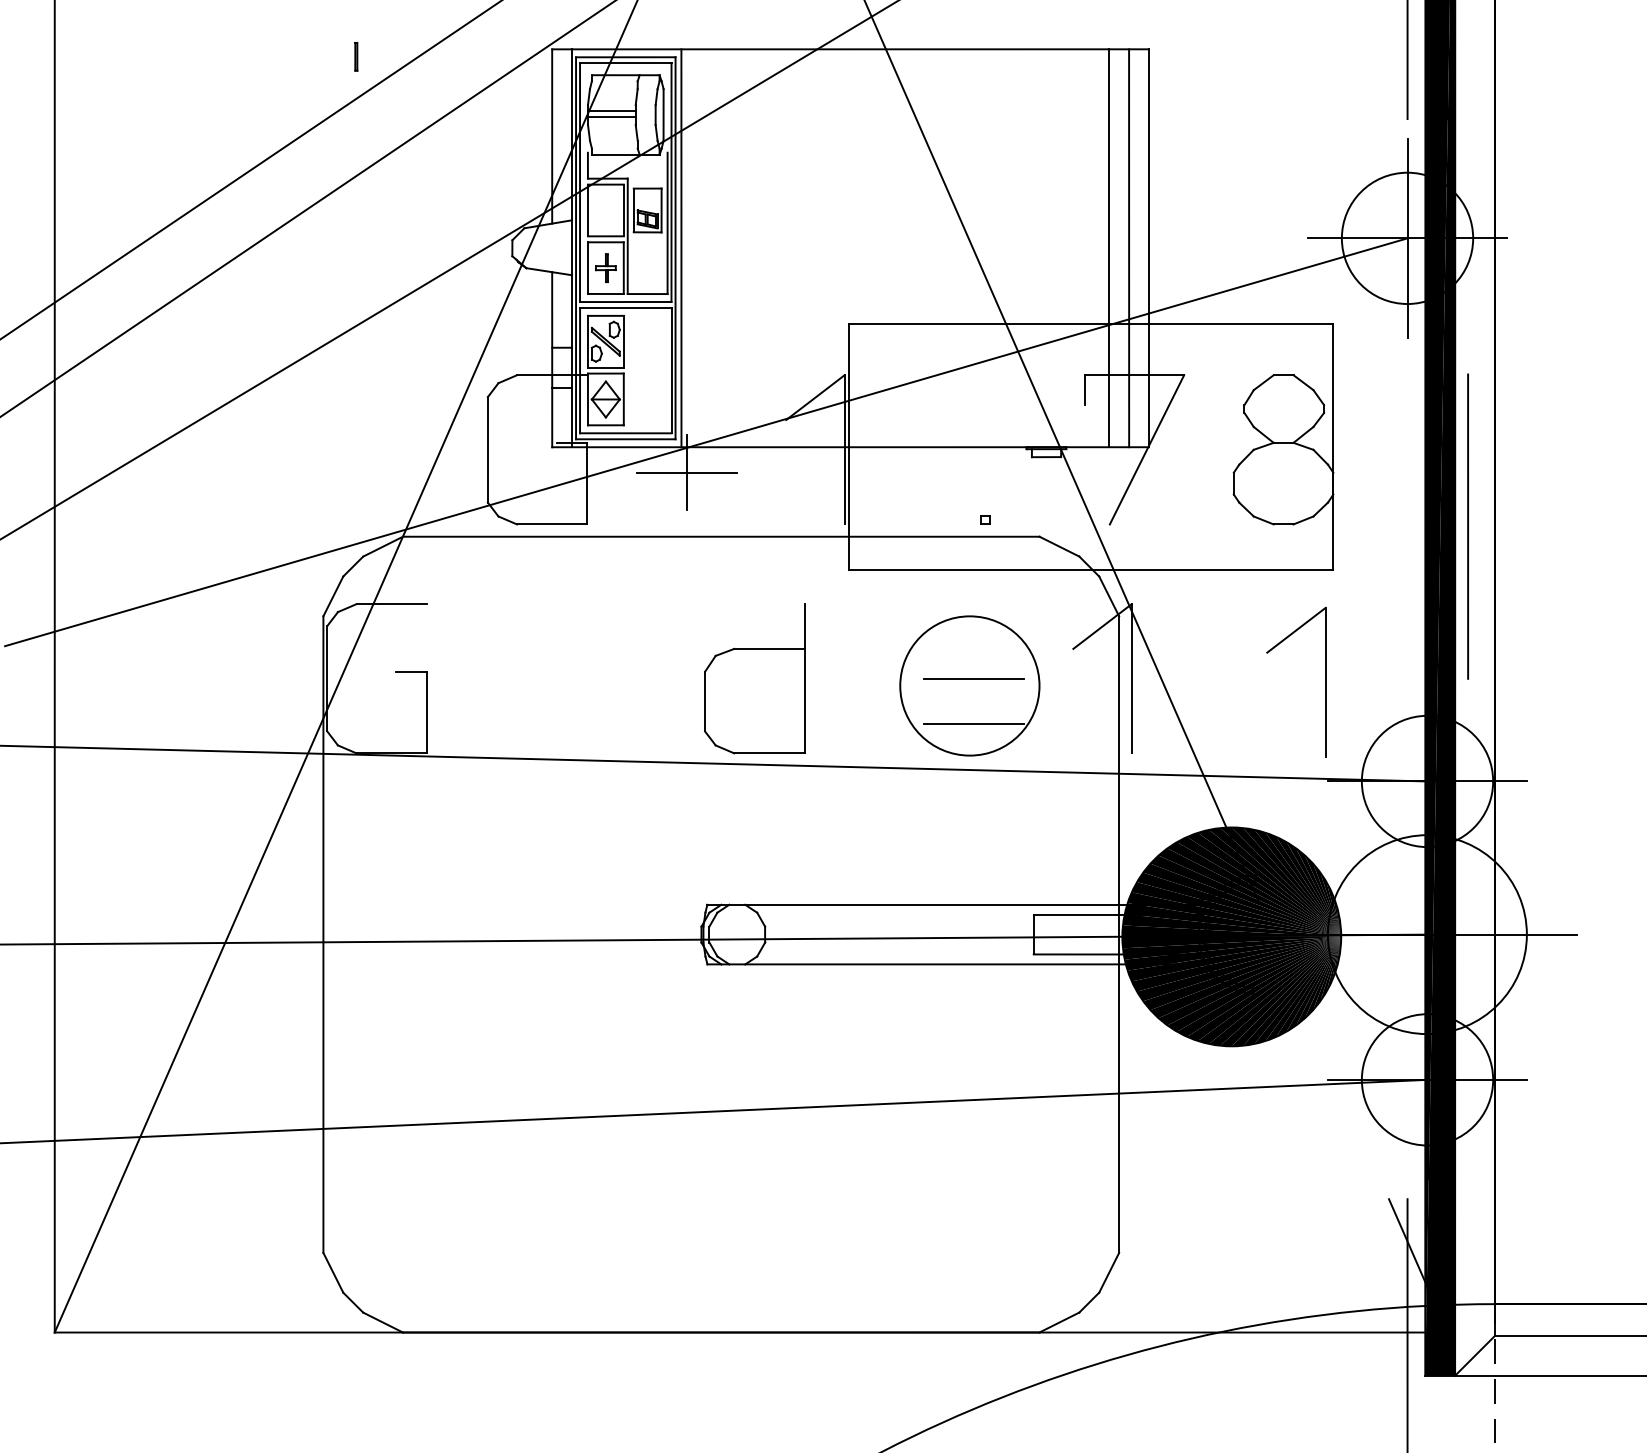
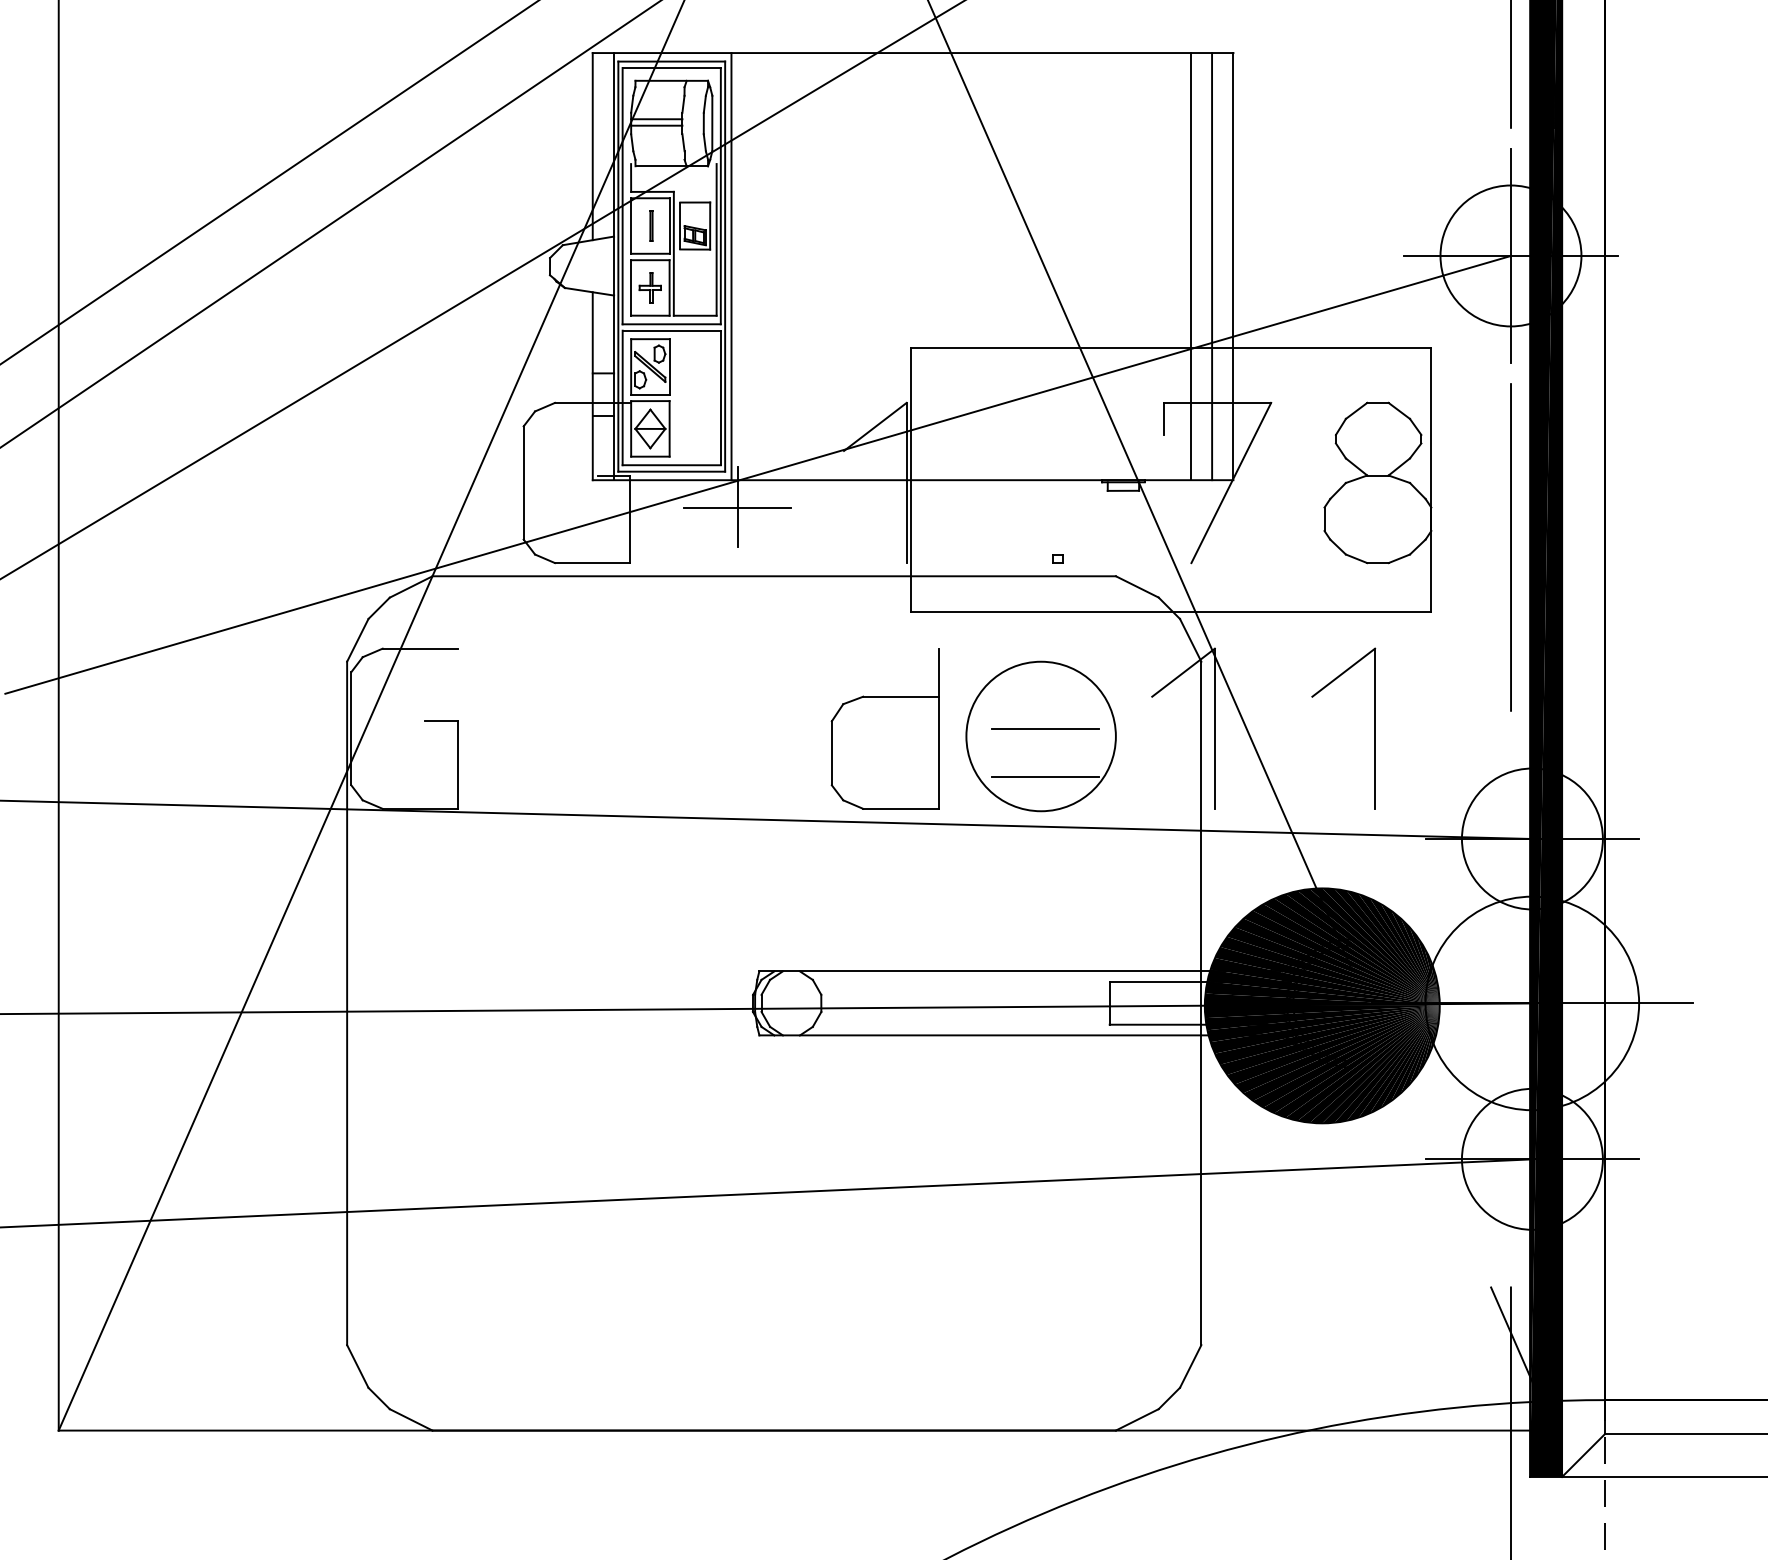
line: (356, 56) -> (651, 225), moved
line: (1467, 526) -> (1510, 547), moved
part: (754, 678) -> (884, 728), moved
part: (1325, 682) -> (1374, 728), moved

